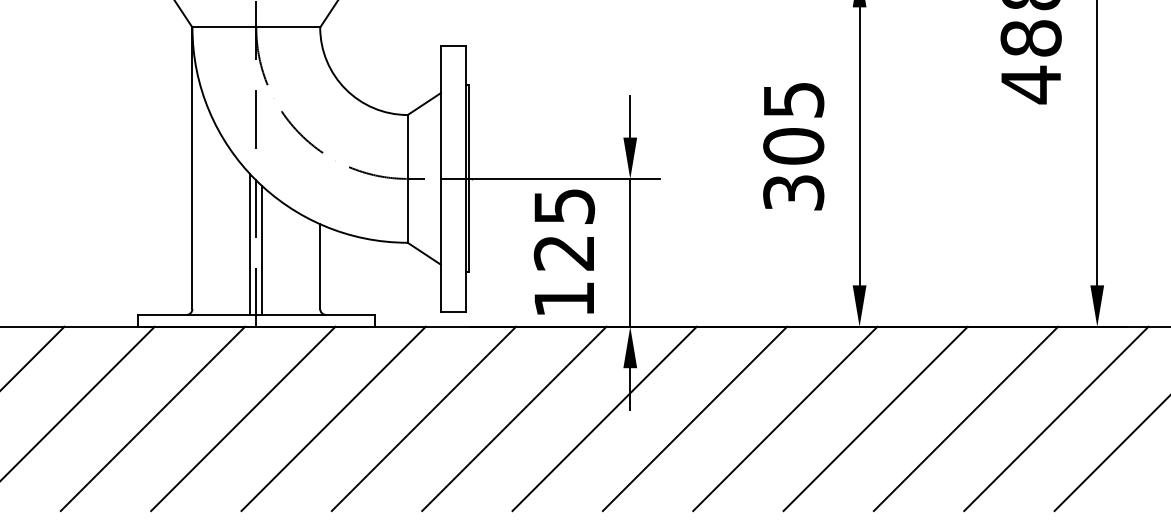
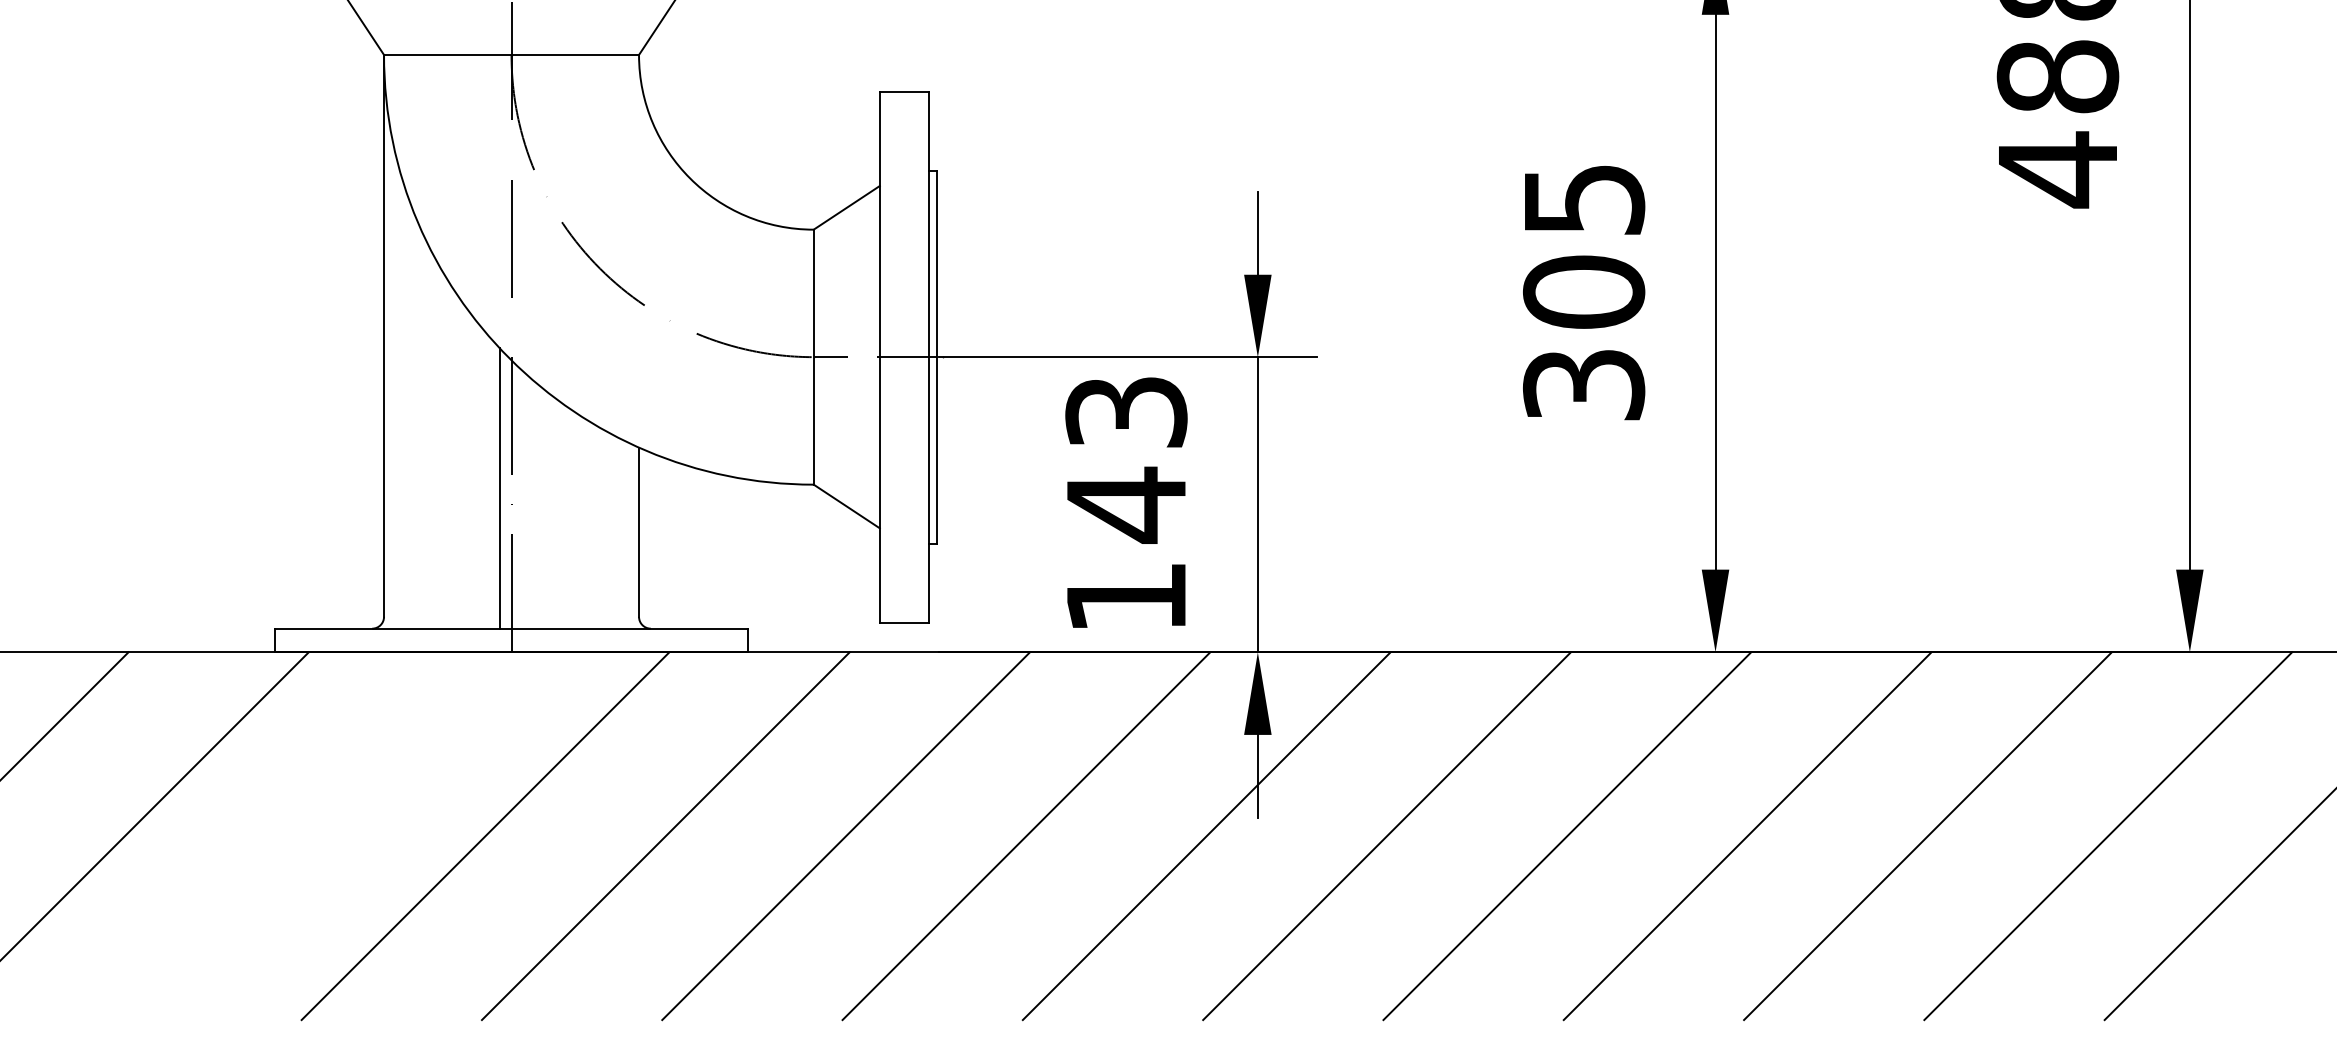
text: (563, 230) -> (1124, 460), 125 -> 143
line: (262, 250) -> (523, 500), removed
line: (152, 418) -> (304, 835), removed

